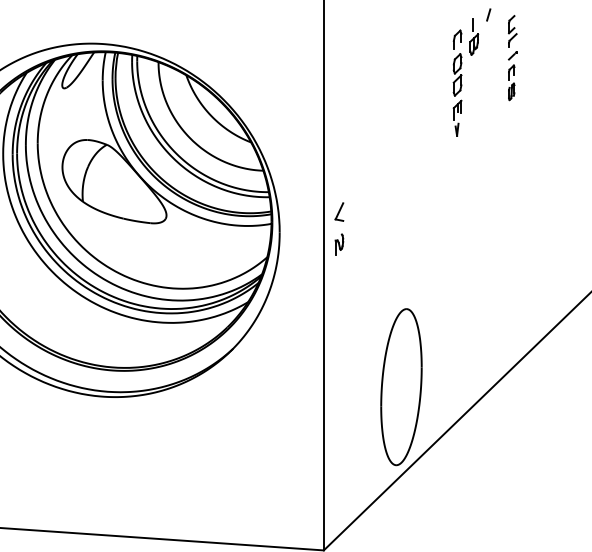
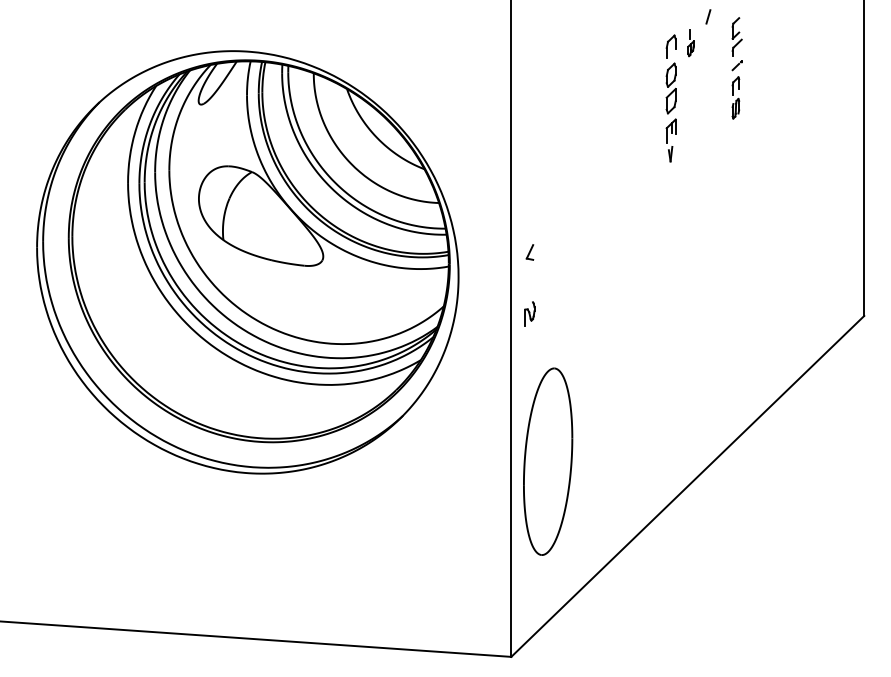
part: (473, 37) -> (690, 43), size x0.6
part: (339, 212) -> (529, 252), size x0.7
part: (339, 243) -> (529, 313), moved
part: (401, 386) -> (548, 461), moved

